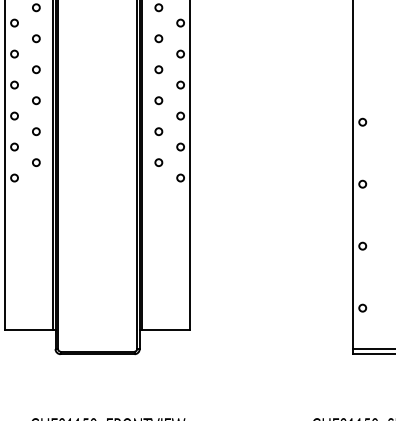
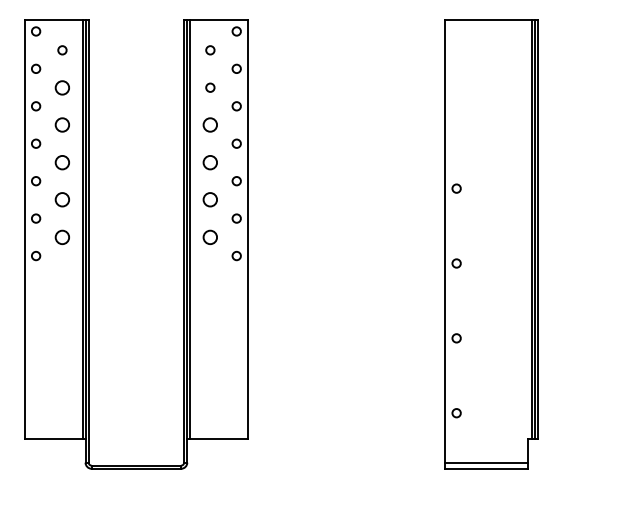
circle: (36, 38) -> (62, 87), size x1.6
circle: (36, 69) -> (62, 125), size x1.6
circle: (158, 69) -> (210, 125), size x1.6
circle: (36, 100) -> (62, 162), size x1.6
circle: (158, 100) -> (210, 162), size x1.6
circle: (36, 132) -> (62, 200), size x1.6
circle: (158, 132) -> (210, 200), size x1.6
circle: (36, 162) -> (62, 237), size x1.6
circle: (158, 162) -> (210, 237), size x1.6

